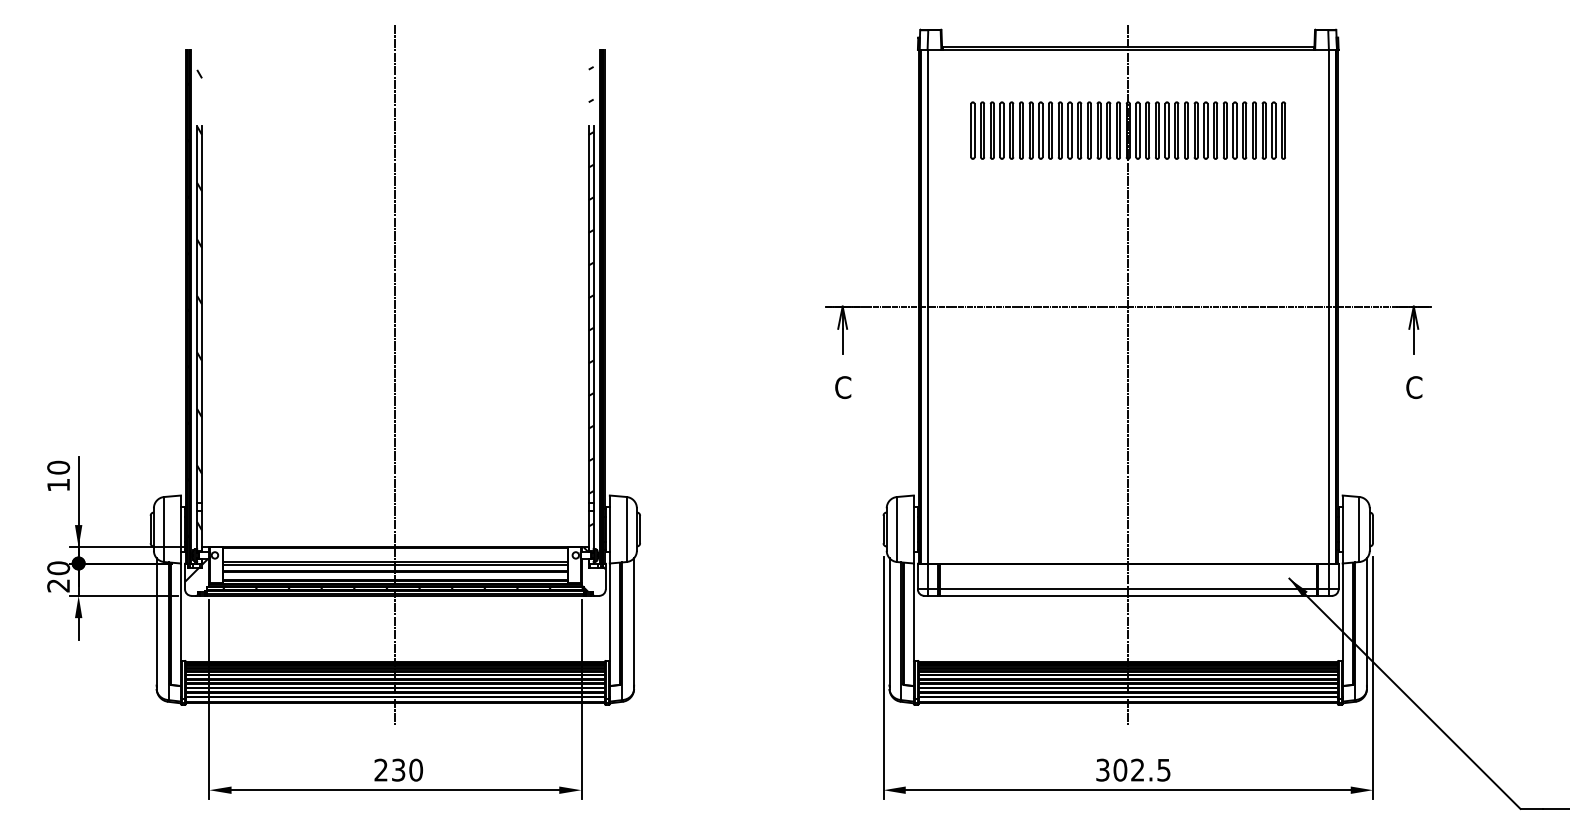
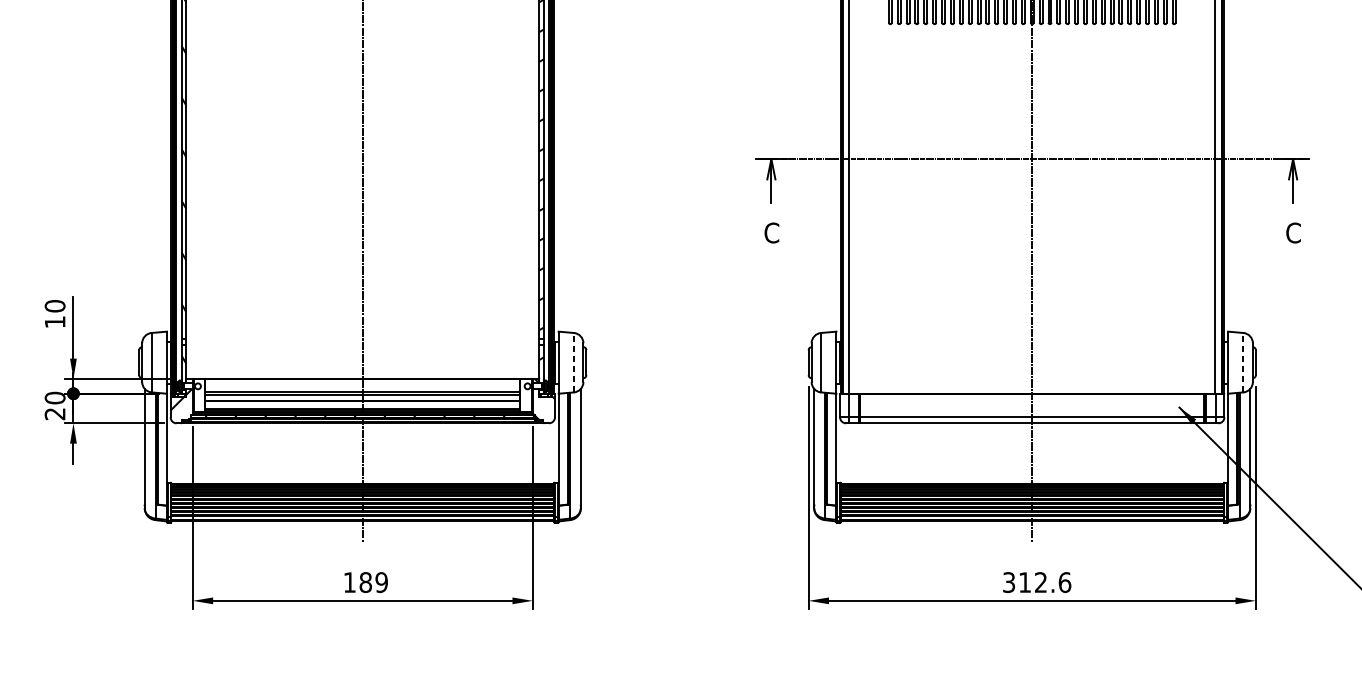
line: (626, 529) -> (573, 362), solid -> dashed
line: (1359, 529) -> (1243, 362), solid -> dashed
text: (398, 769) -> (365, 581), 230 -> 189
text: (1141, 769) -> (1044, 581), 302.5 -> 312.6

